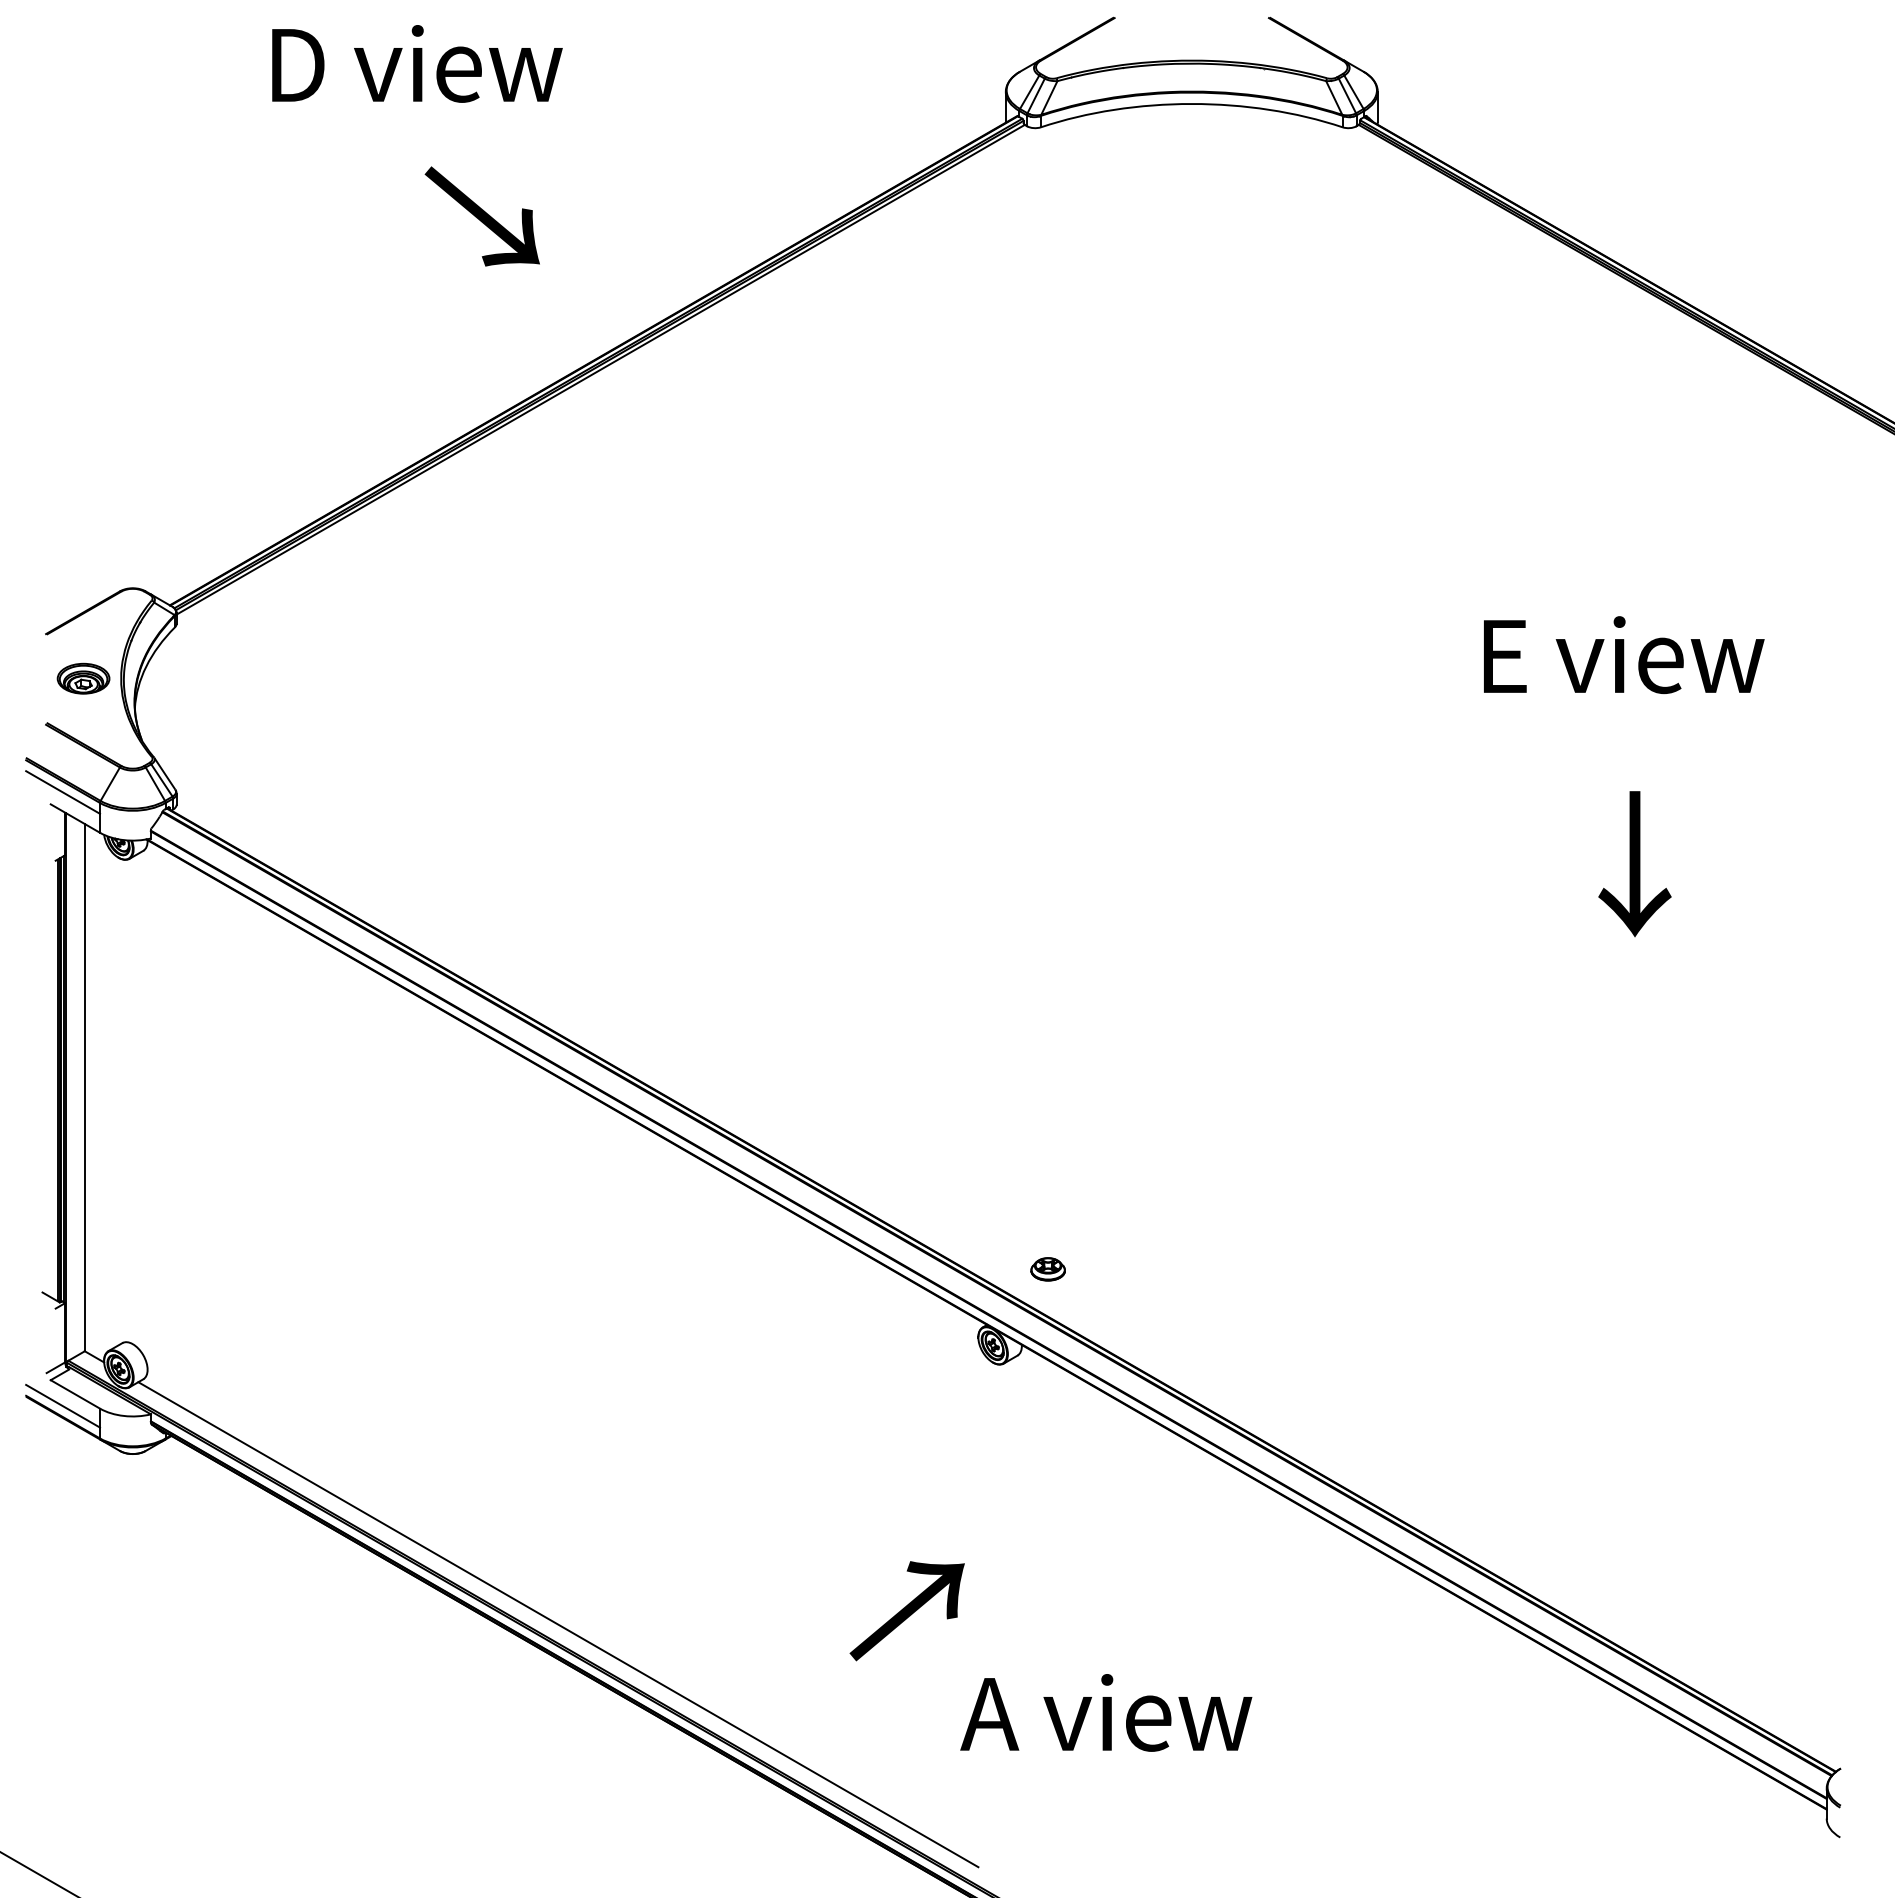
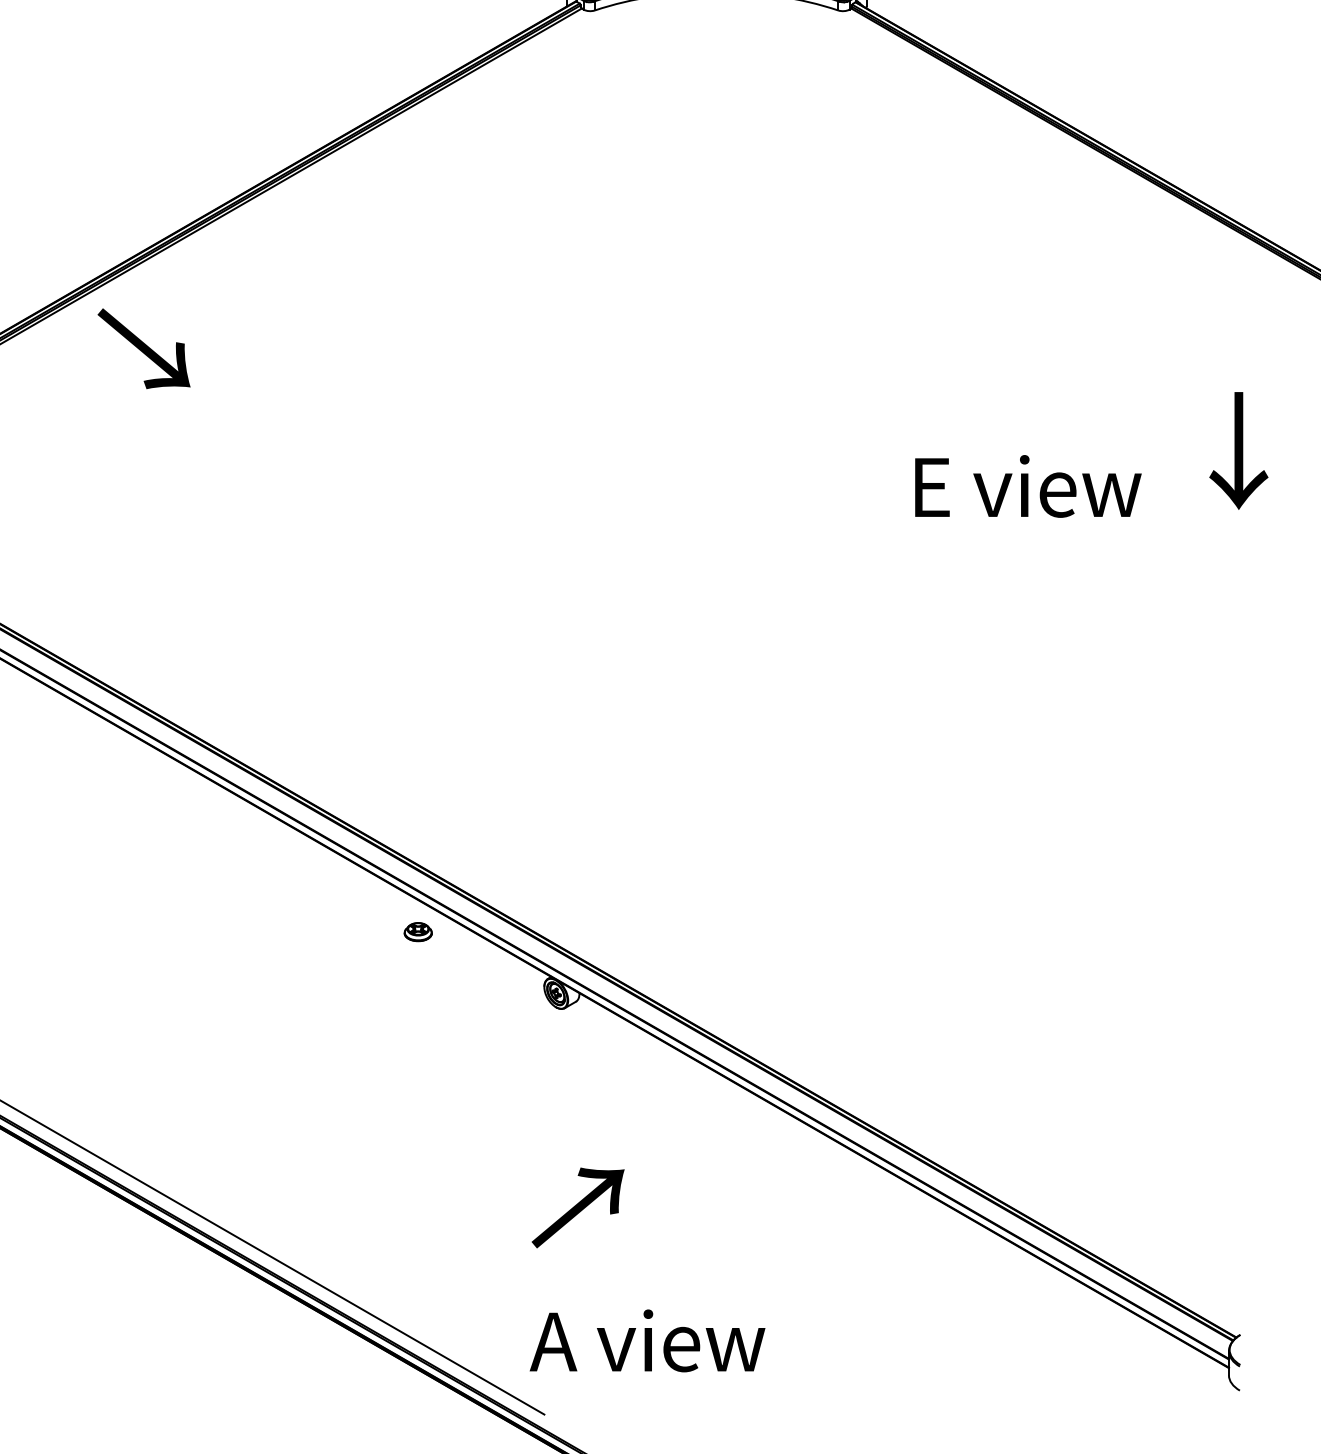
text: (481, 216) -> (143, 348), moved
text: (1624, 655) -> (1028, 486), moved
text: (1634, 864) -> (1238, 451), moved
part: (1047, 1269) -> (417, 932), moved
text: (906, 1611) -> (577, 1208), moved
text: (1106, 1712) -> (647, 1340), moved

